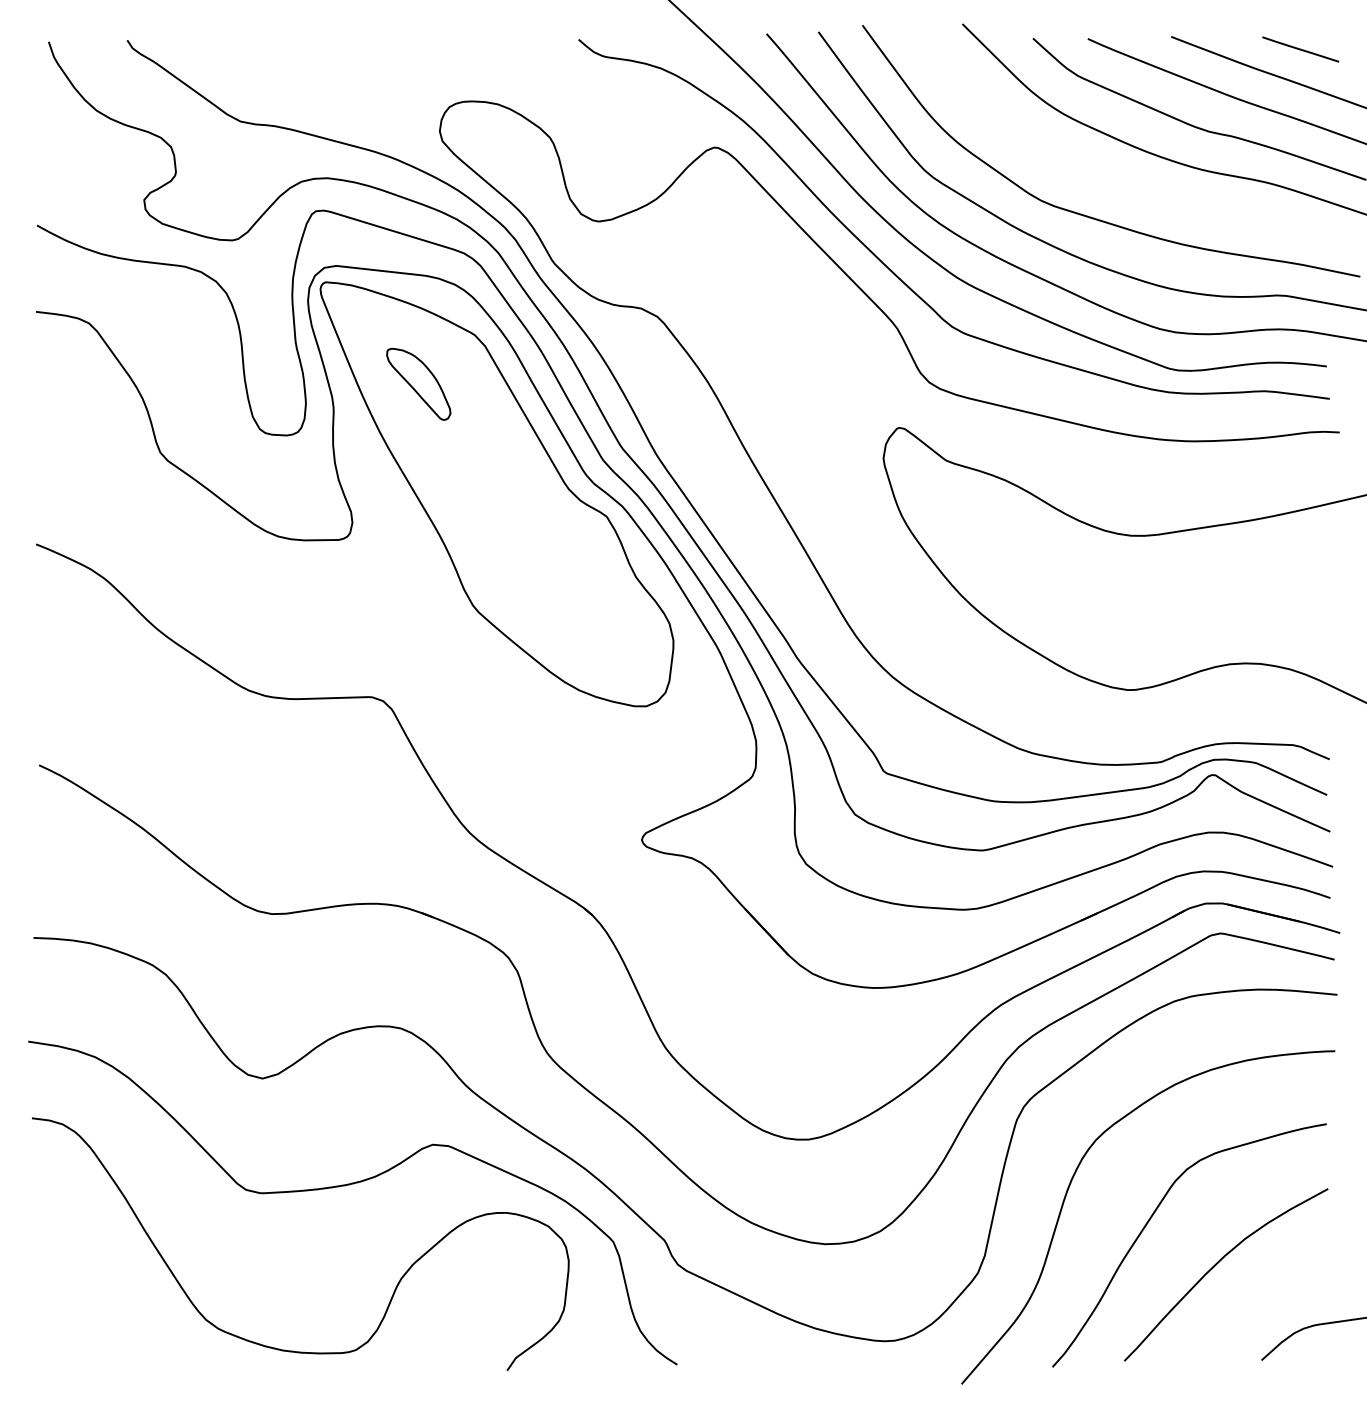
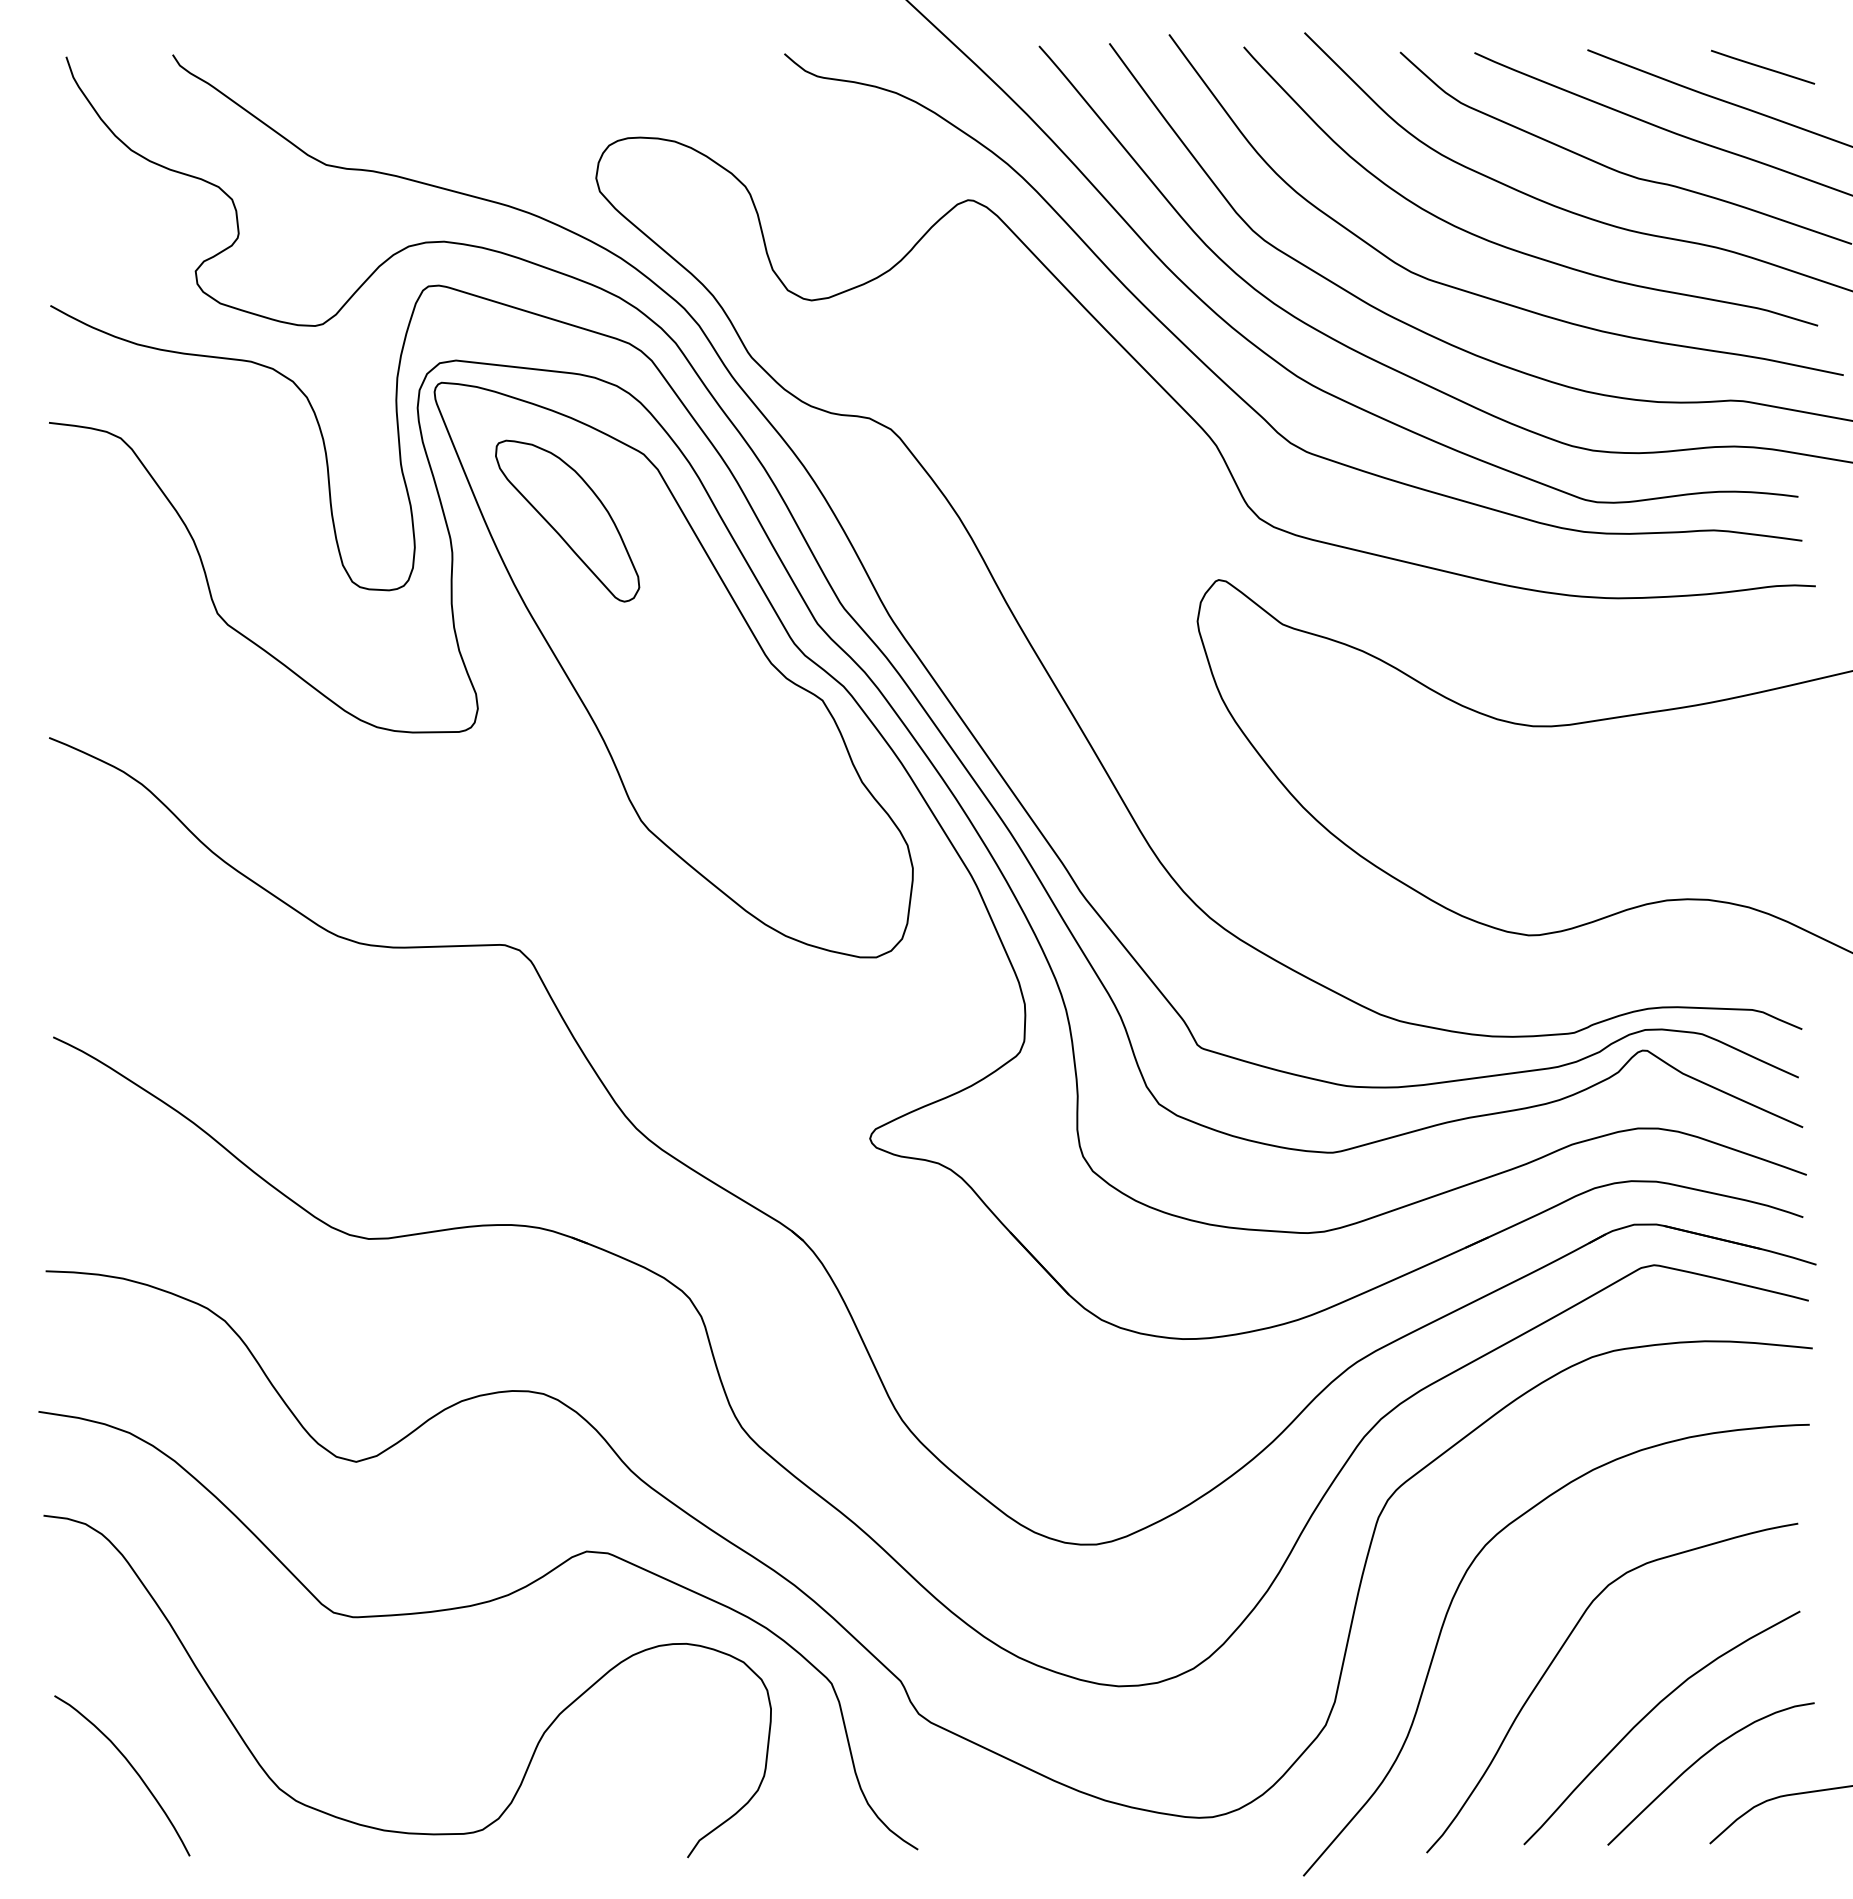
curve: (1114, 182) -> (1510, 247), added
part: (418, 383) -> (567, 520), size x1.67
curve: (1253, 1298) -> (1699, 1760), added
curve: (96, 1303) -> (130, 1766), added

